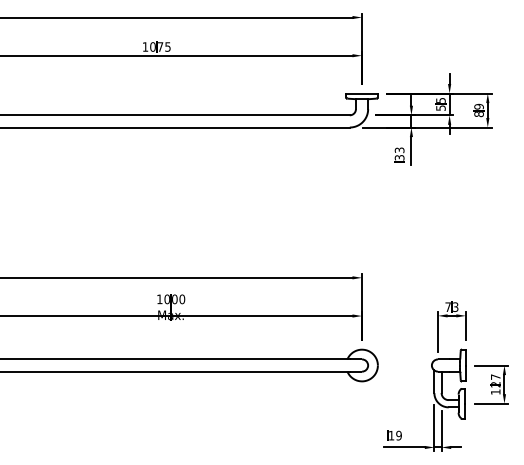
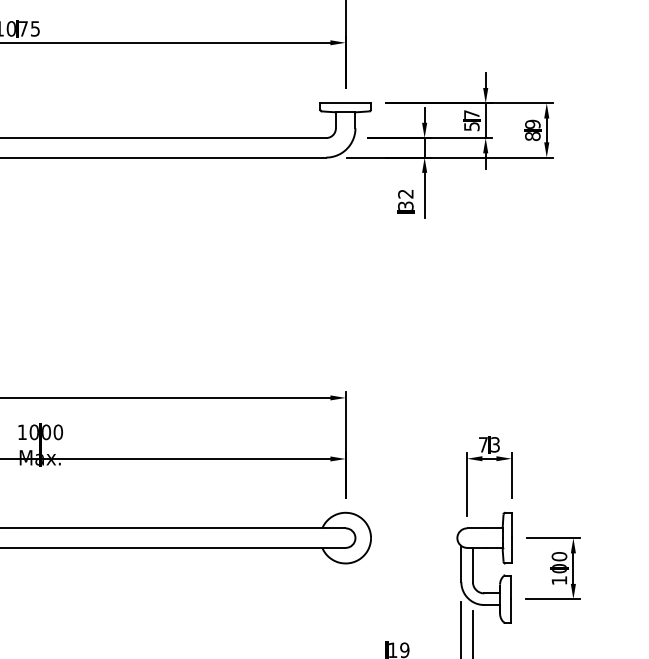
text: (440, 100) -> (471, 114), 55 -> 57
text: (399, 149) -> (405, 192), 33 -> 32
text: (495, 380) -> (559, 562), 127 -> 100

